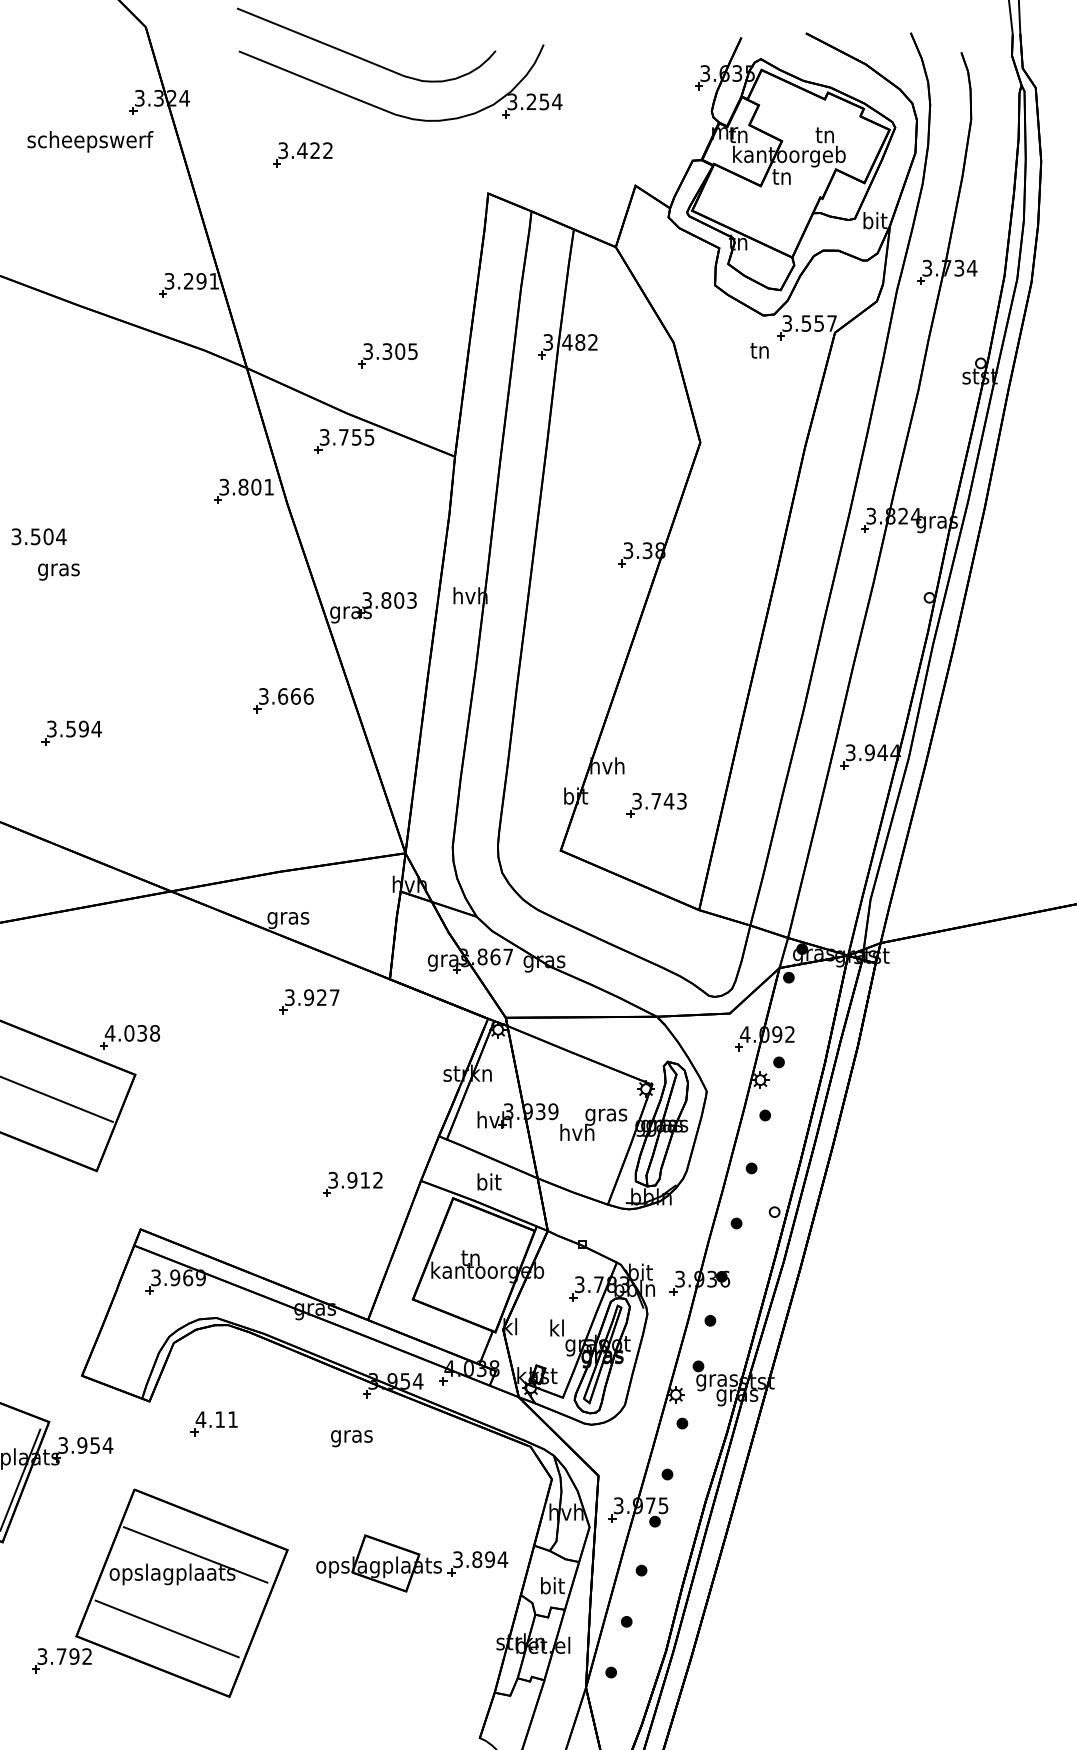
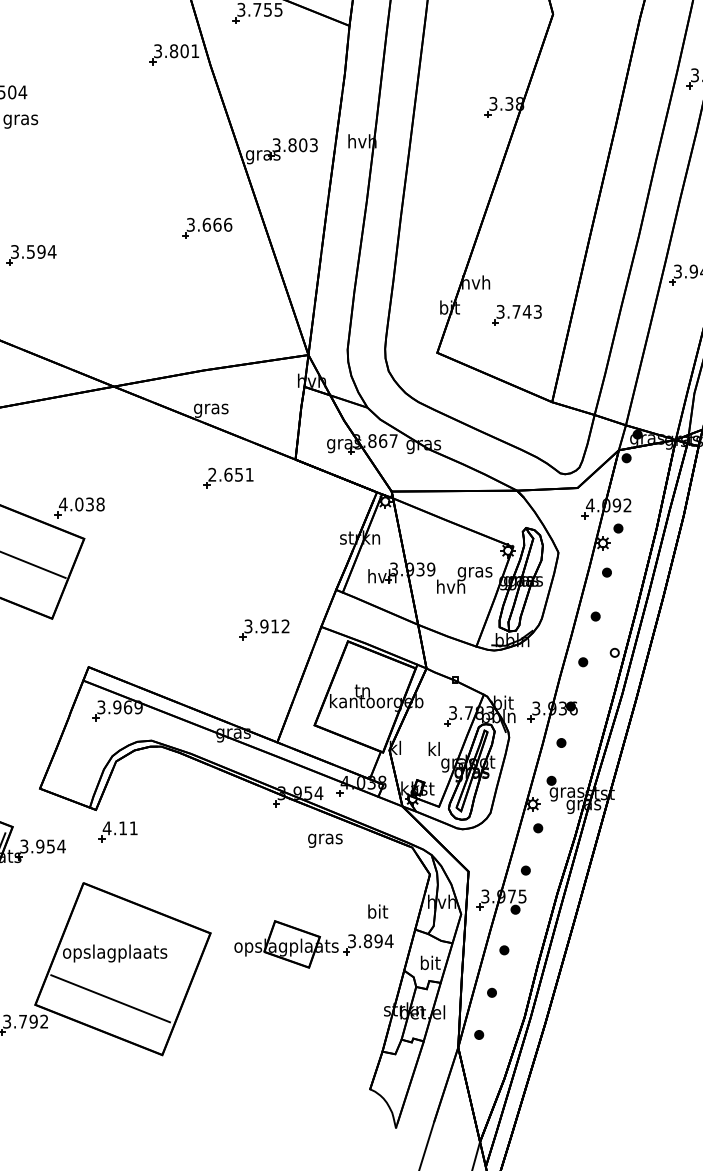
text: (312, 997) -> (231, 474), 3.927 -> 2.651
text: (489, 1181) -> (378, 911), moved
part: (213, 1423) -> (117, 831), moved
text: (351, 1438) -> (325, 840), moved
line: (195, 1554) -> (134, 936), removed

